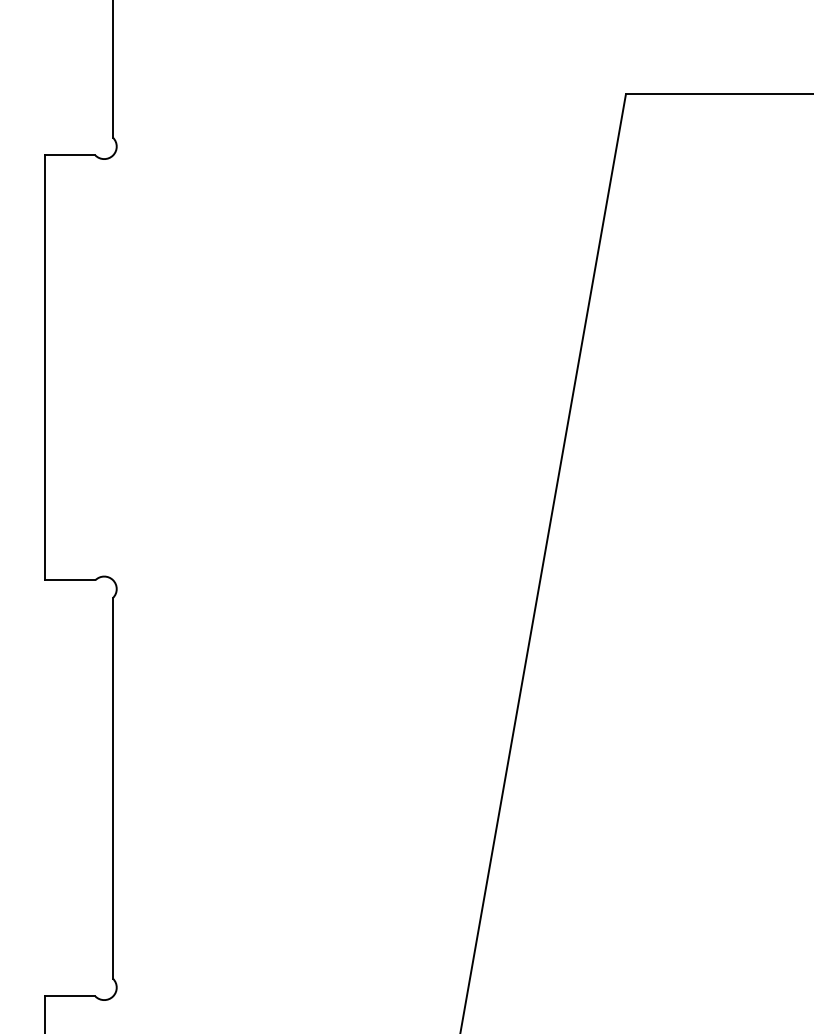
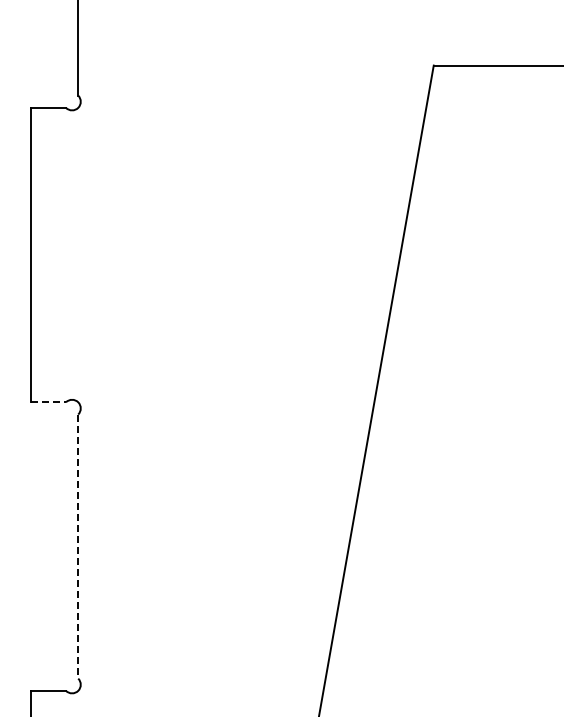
line: (71, 580) -> (49, 402), solid -> dashed
line: (113, 789) -> (78, 547), solid -> dashed

